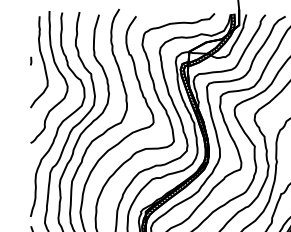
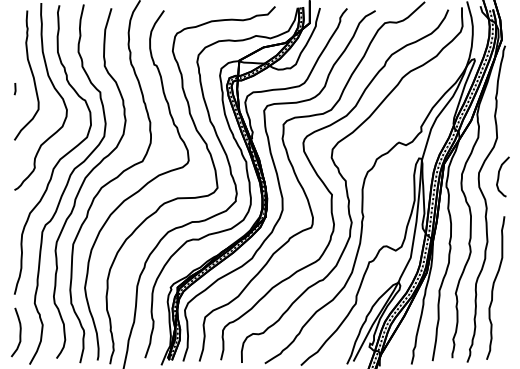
line: (30, 61) -> (14, 89), moved

